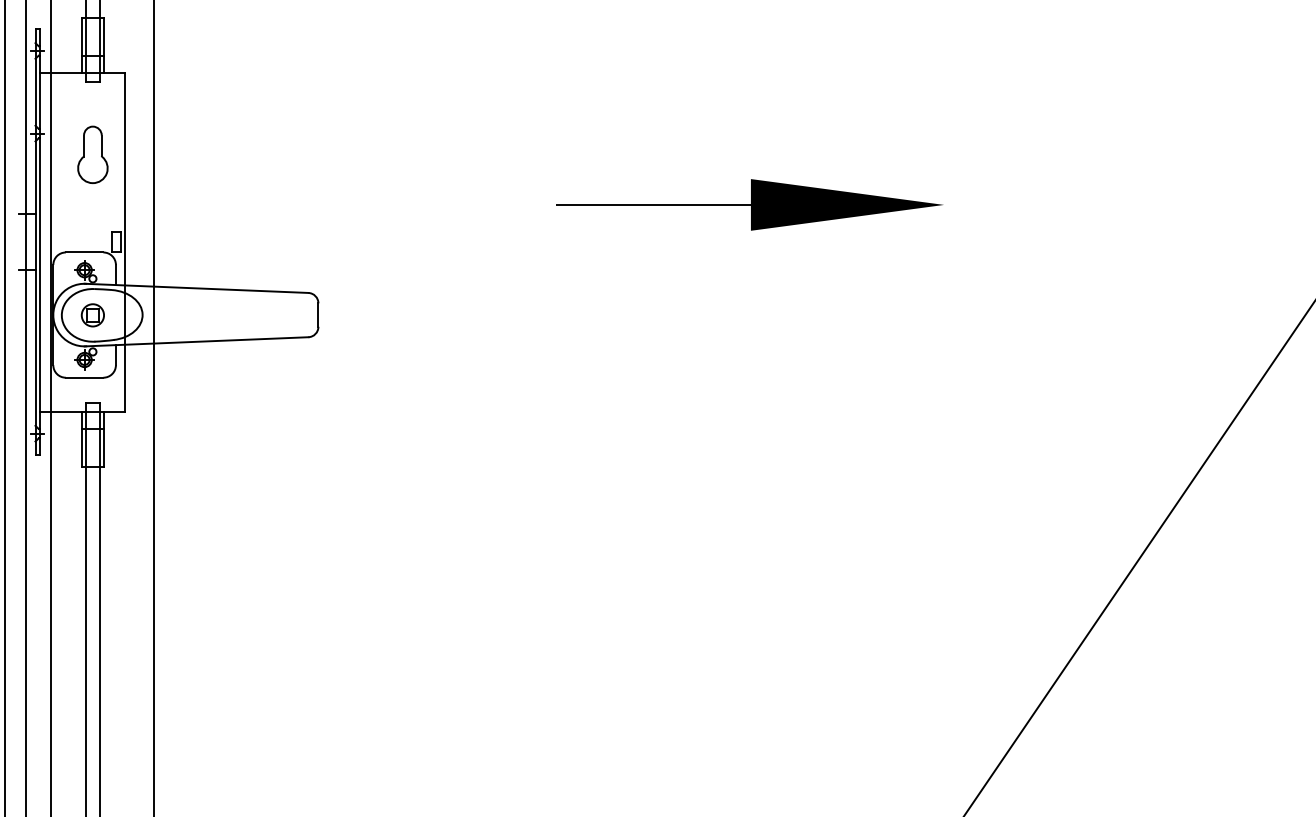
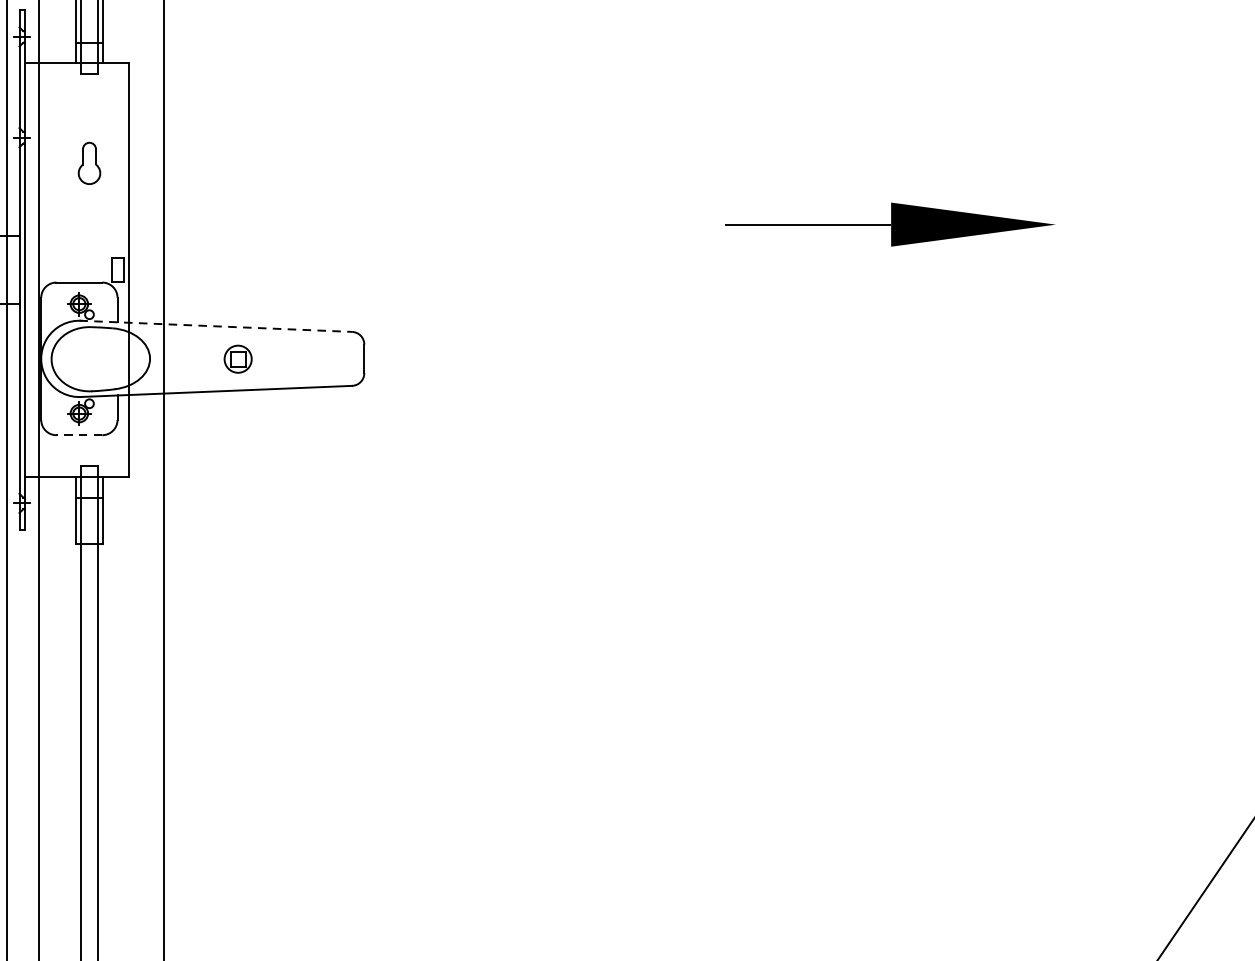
part: (92, 154) -> (88, 163), size x0.6
part: (749, 204) -> (889, 224), size x0.7
line: (196, 288) -> (215, 326), solid -> dashed
part: (92, 315) -> (237, 359), moved
line: (84, 377) -> (79, 434), solid -> dashed

